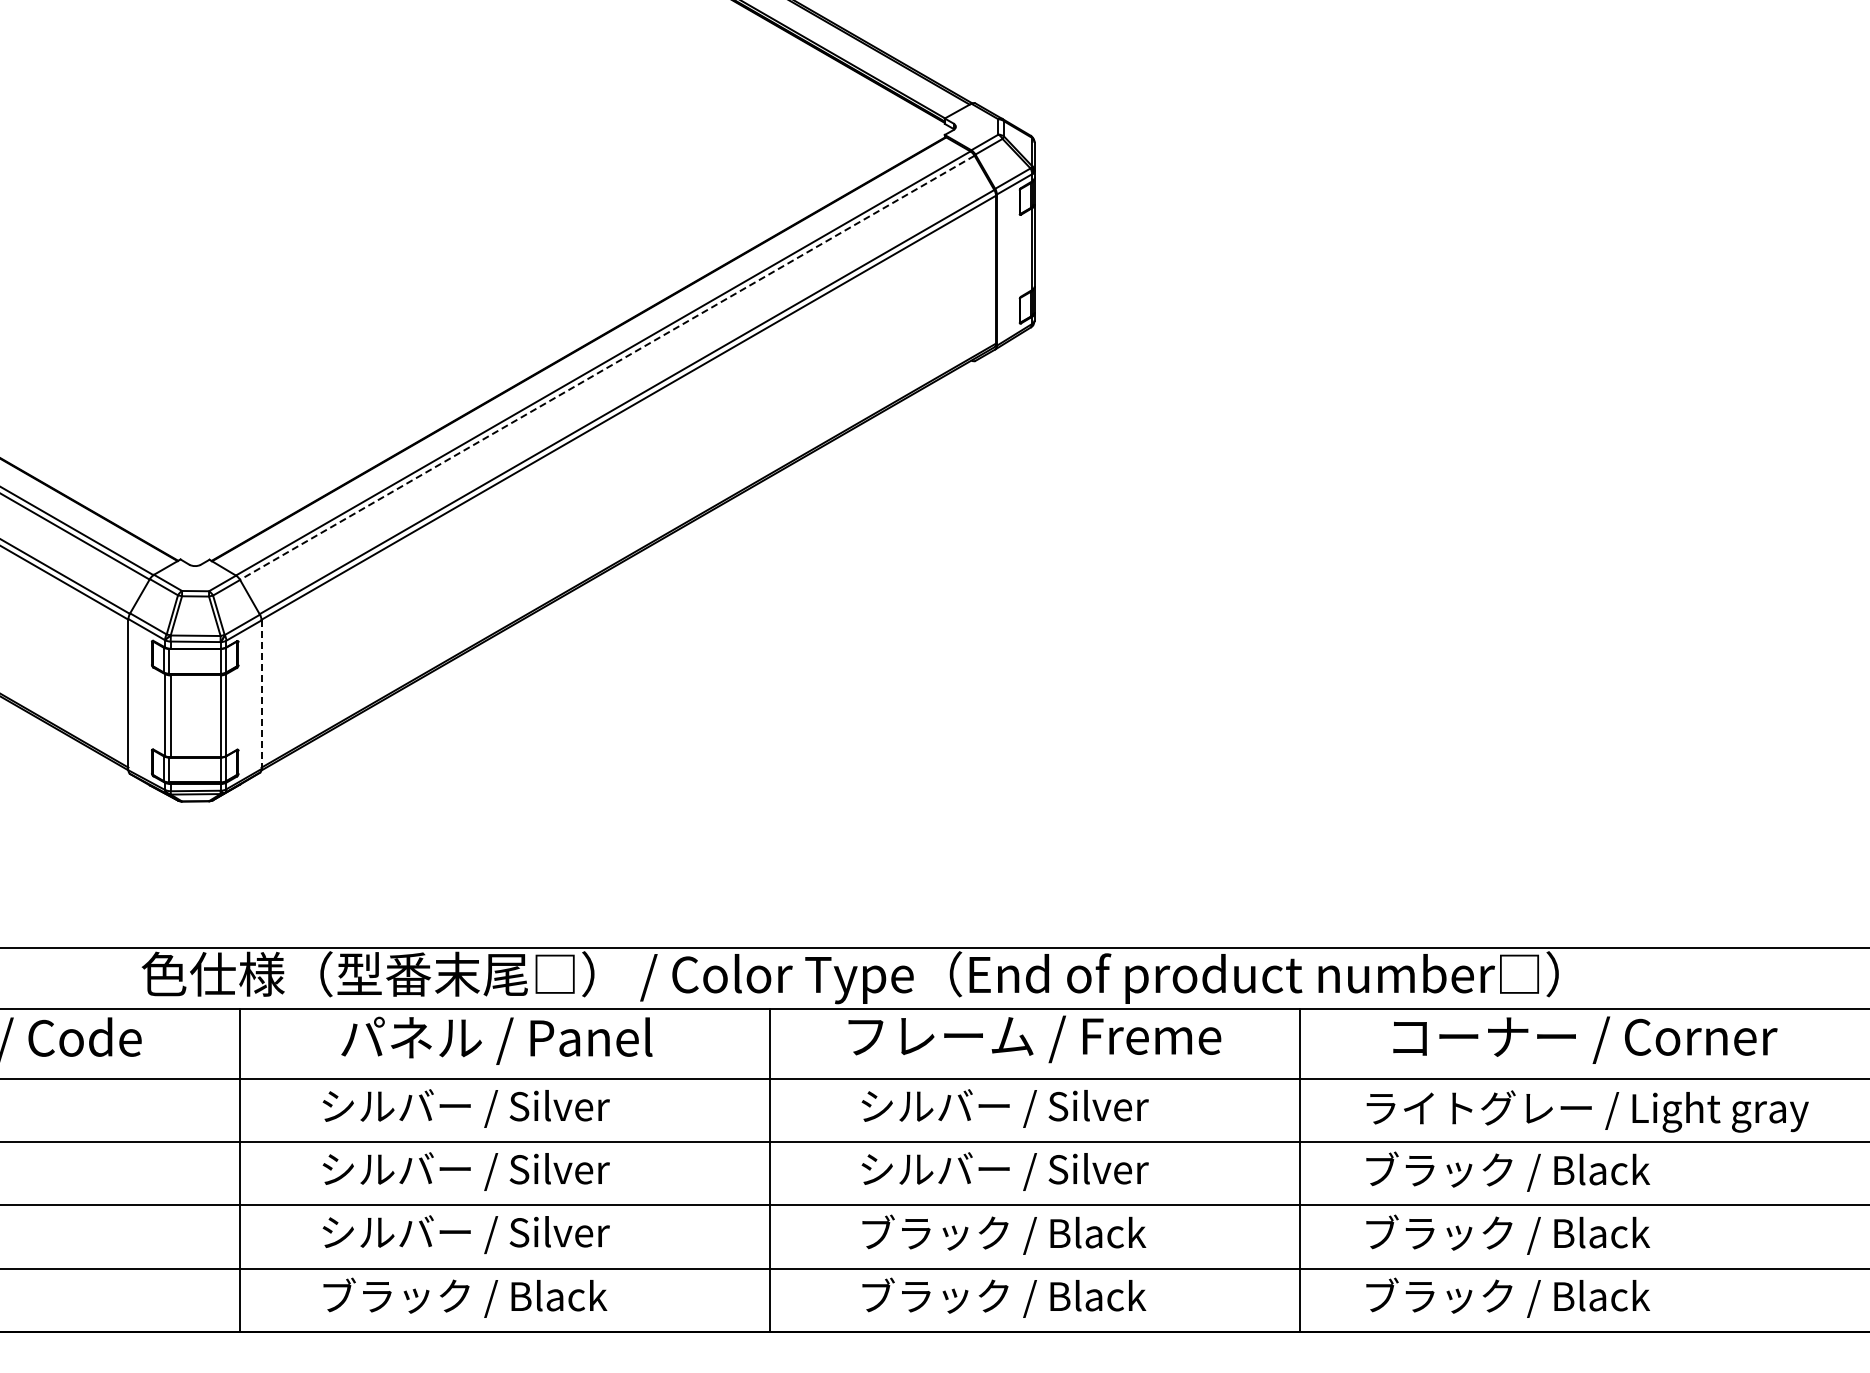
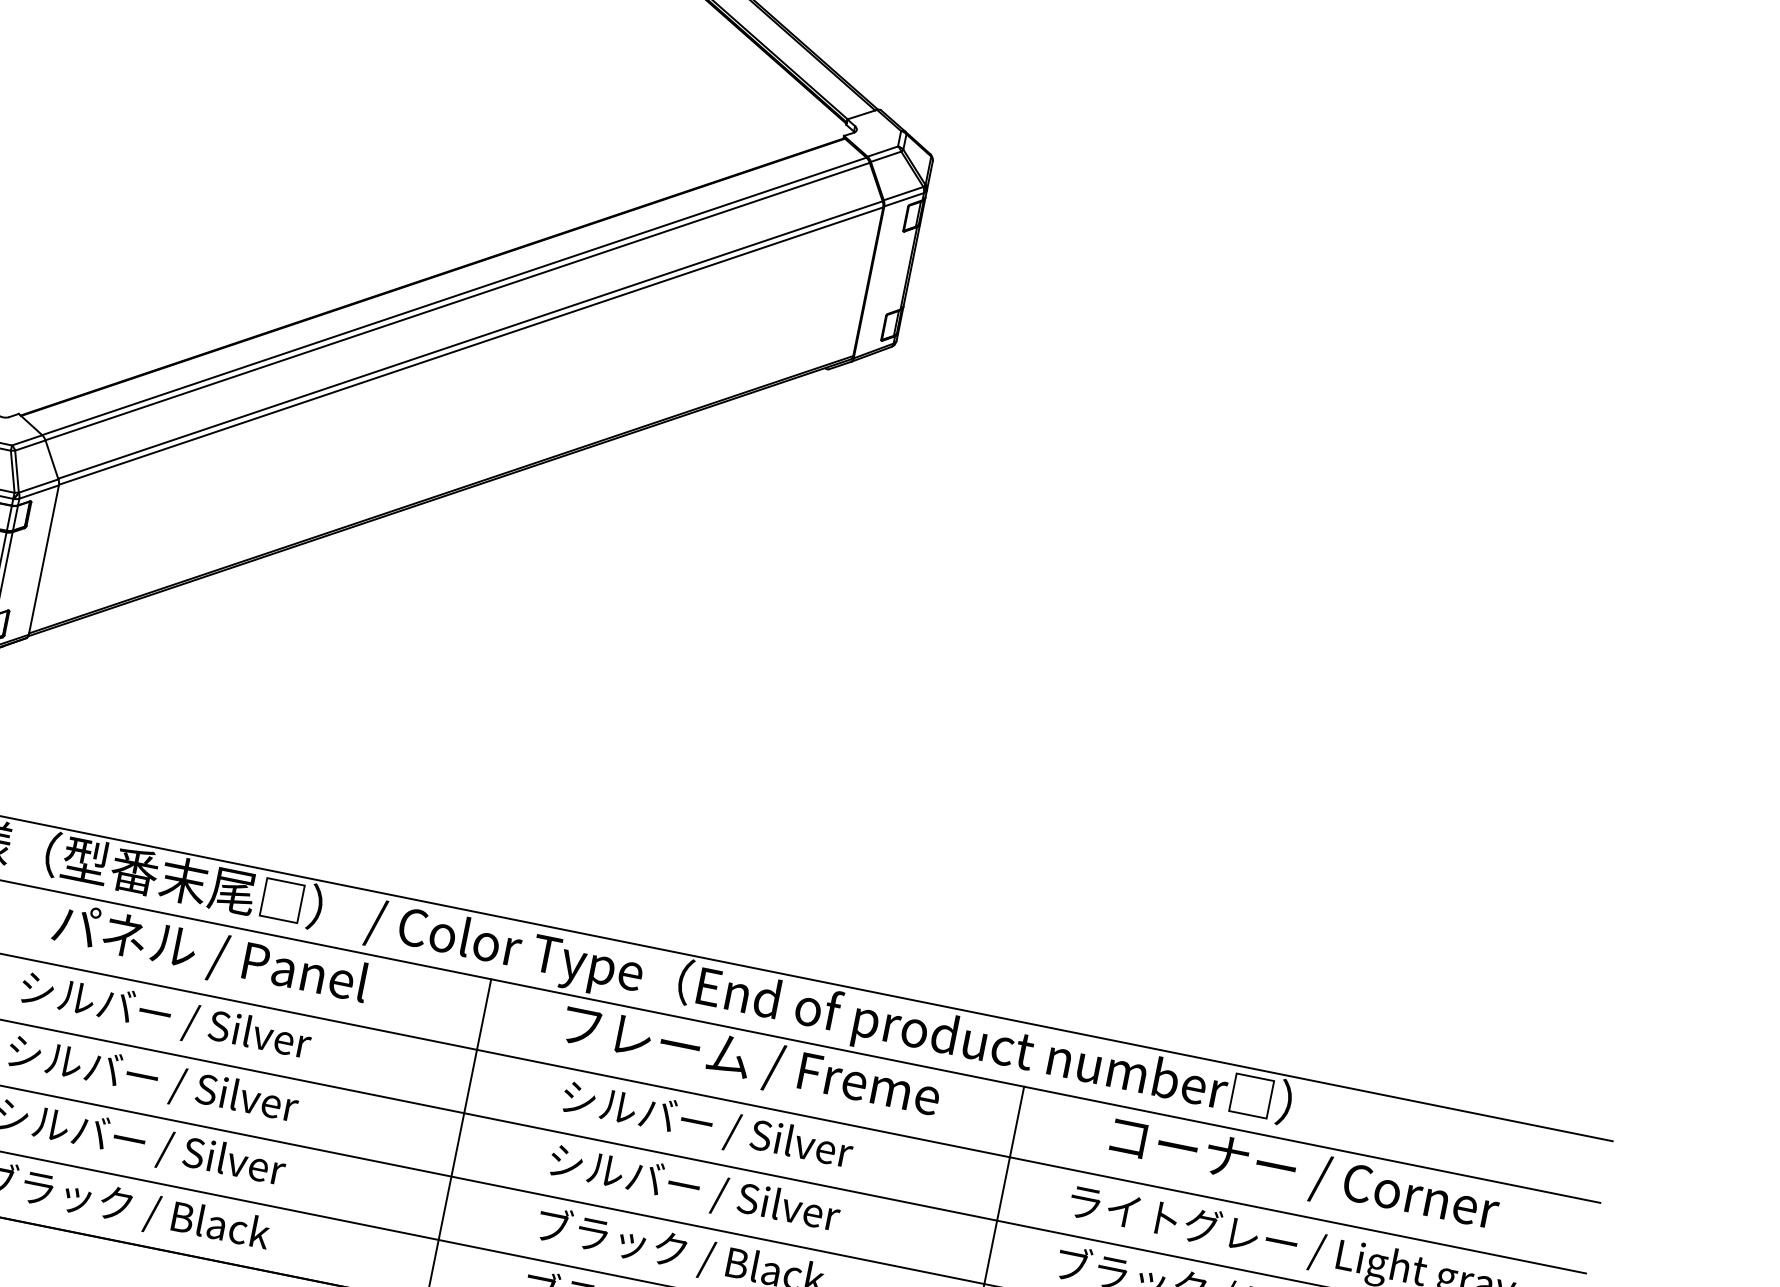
line: (606, 368) -> (456, 302), dashed -> solid
line: (261, 695) -> (43, 560), dashed -> solid

